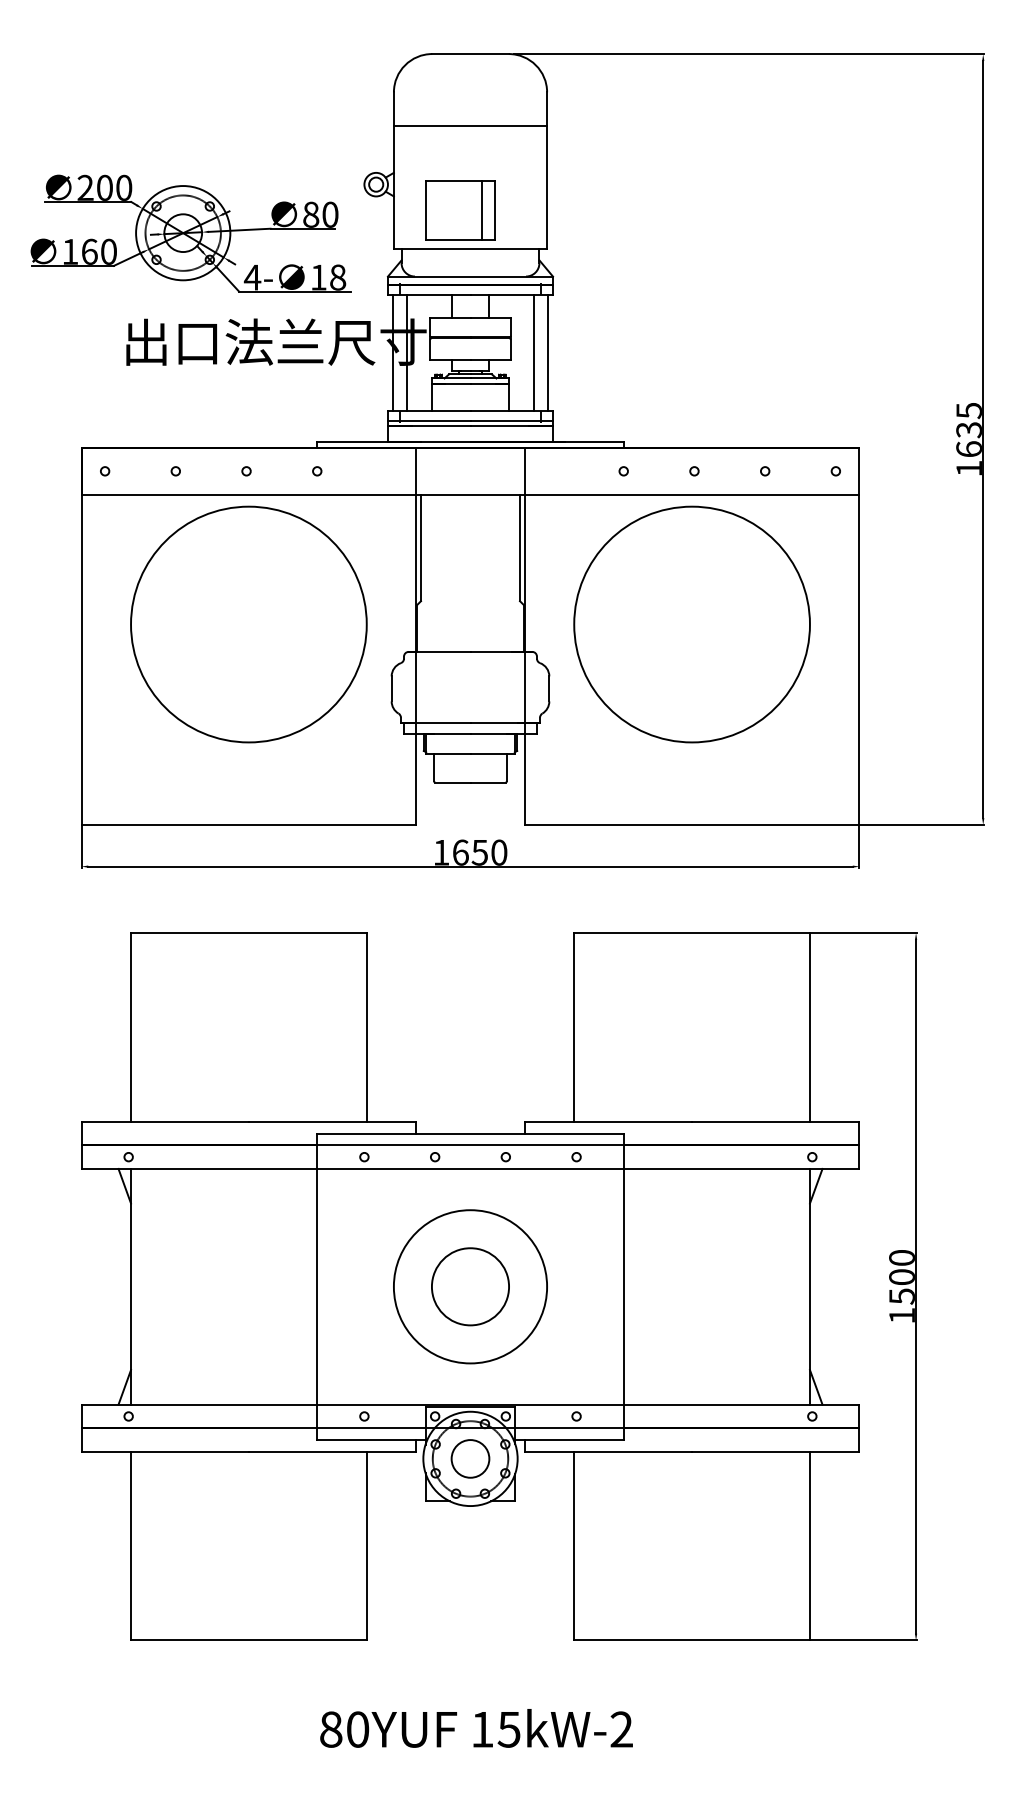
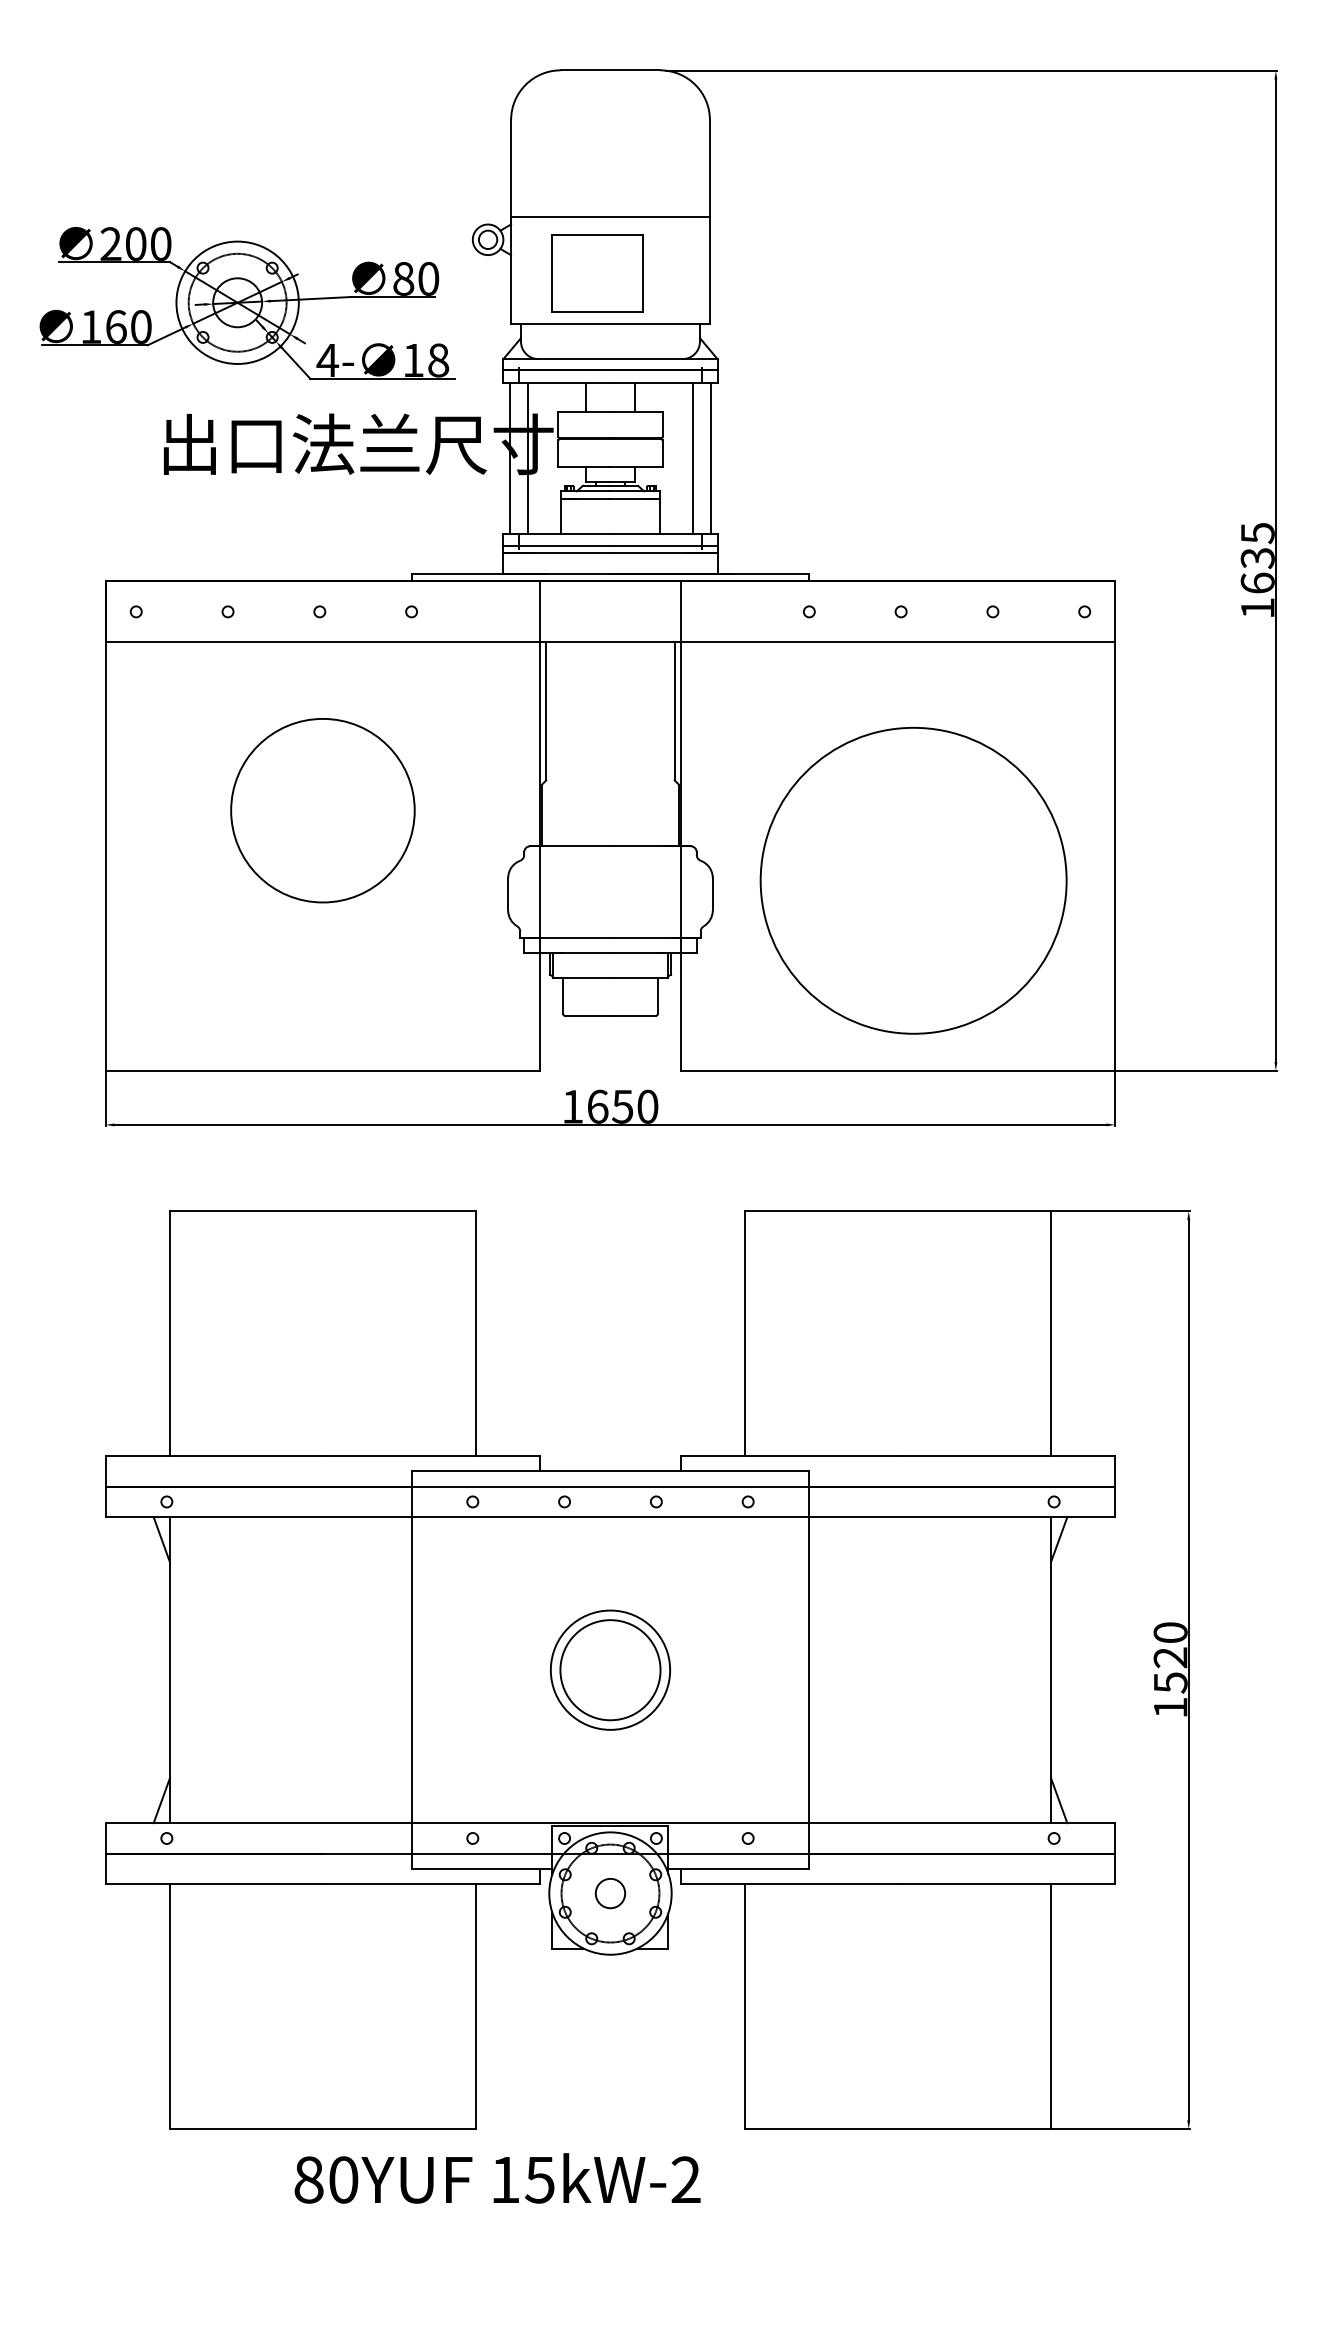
line: (470, 125) -> (610, 216), moved
line: (482, 210) -> (626, 273), removed
circle: (248, 624) -> (322, 810), size x0.6
circle: (691, 624) -> (912, 880), moved
text: (901, 1277) -> (1169, 1658), 1500 -> 1520
circle: (470, 1286) -> (610, 1669), size x0.6
circle: (470, 1458) -> (610, 1893), size x0.6
text: (476, 1728) -> (497, 2178), moved

